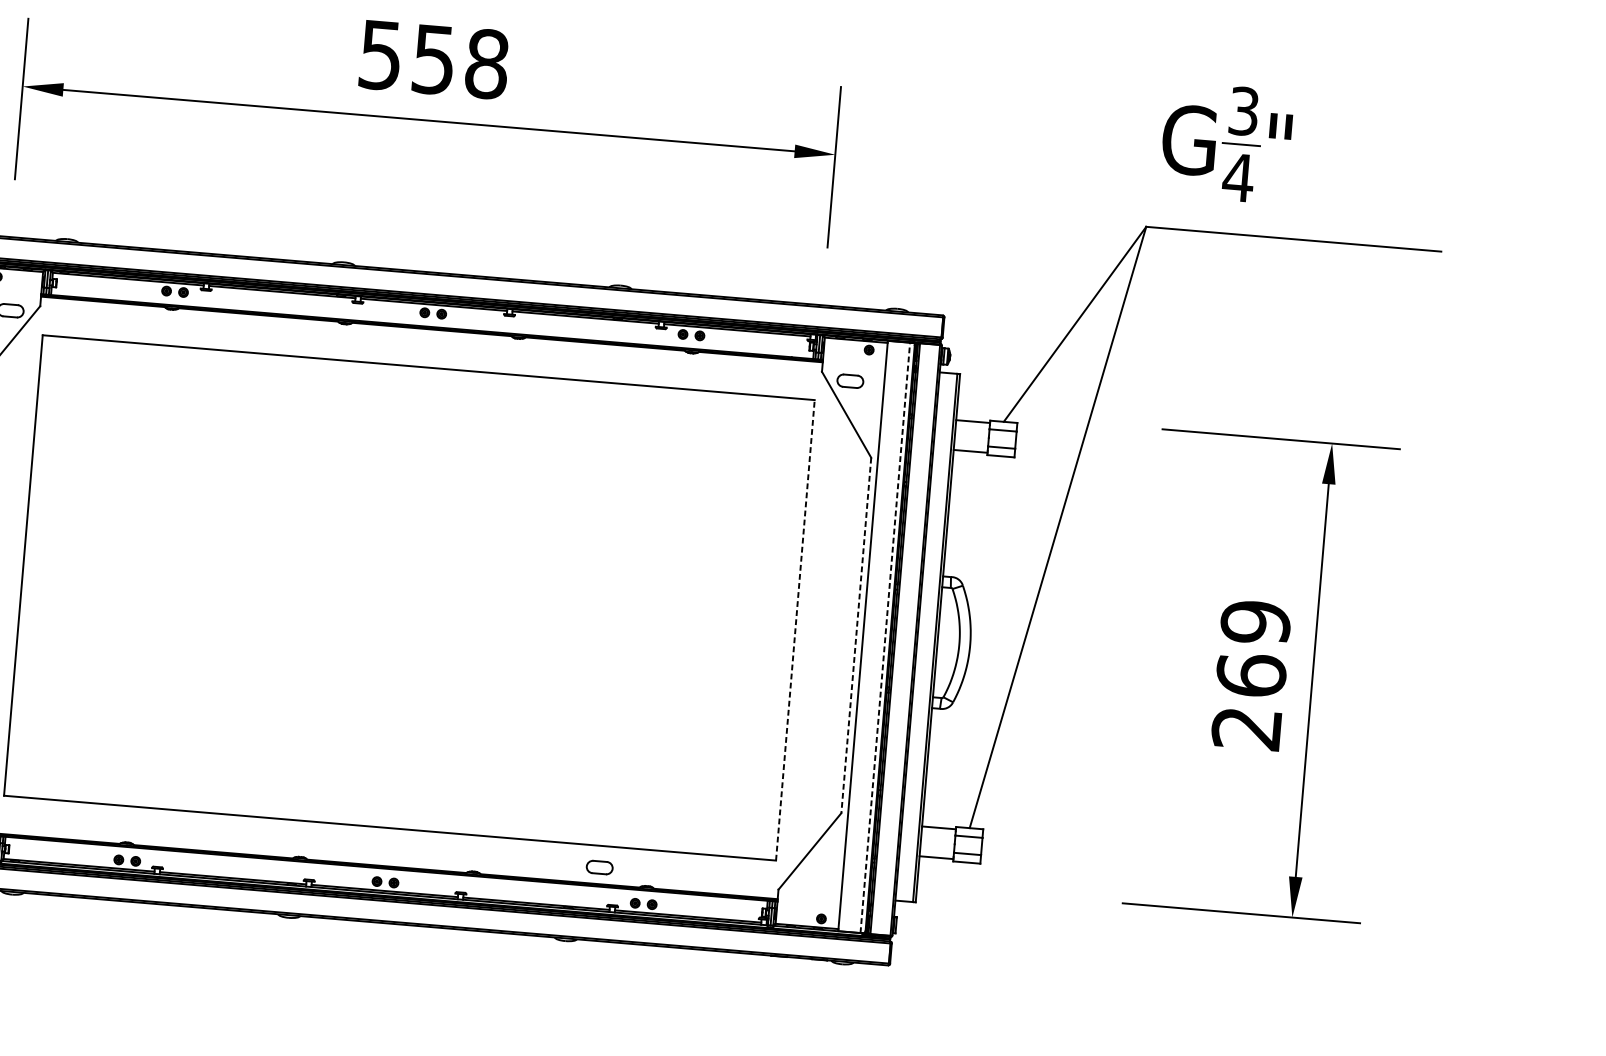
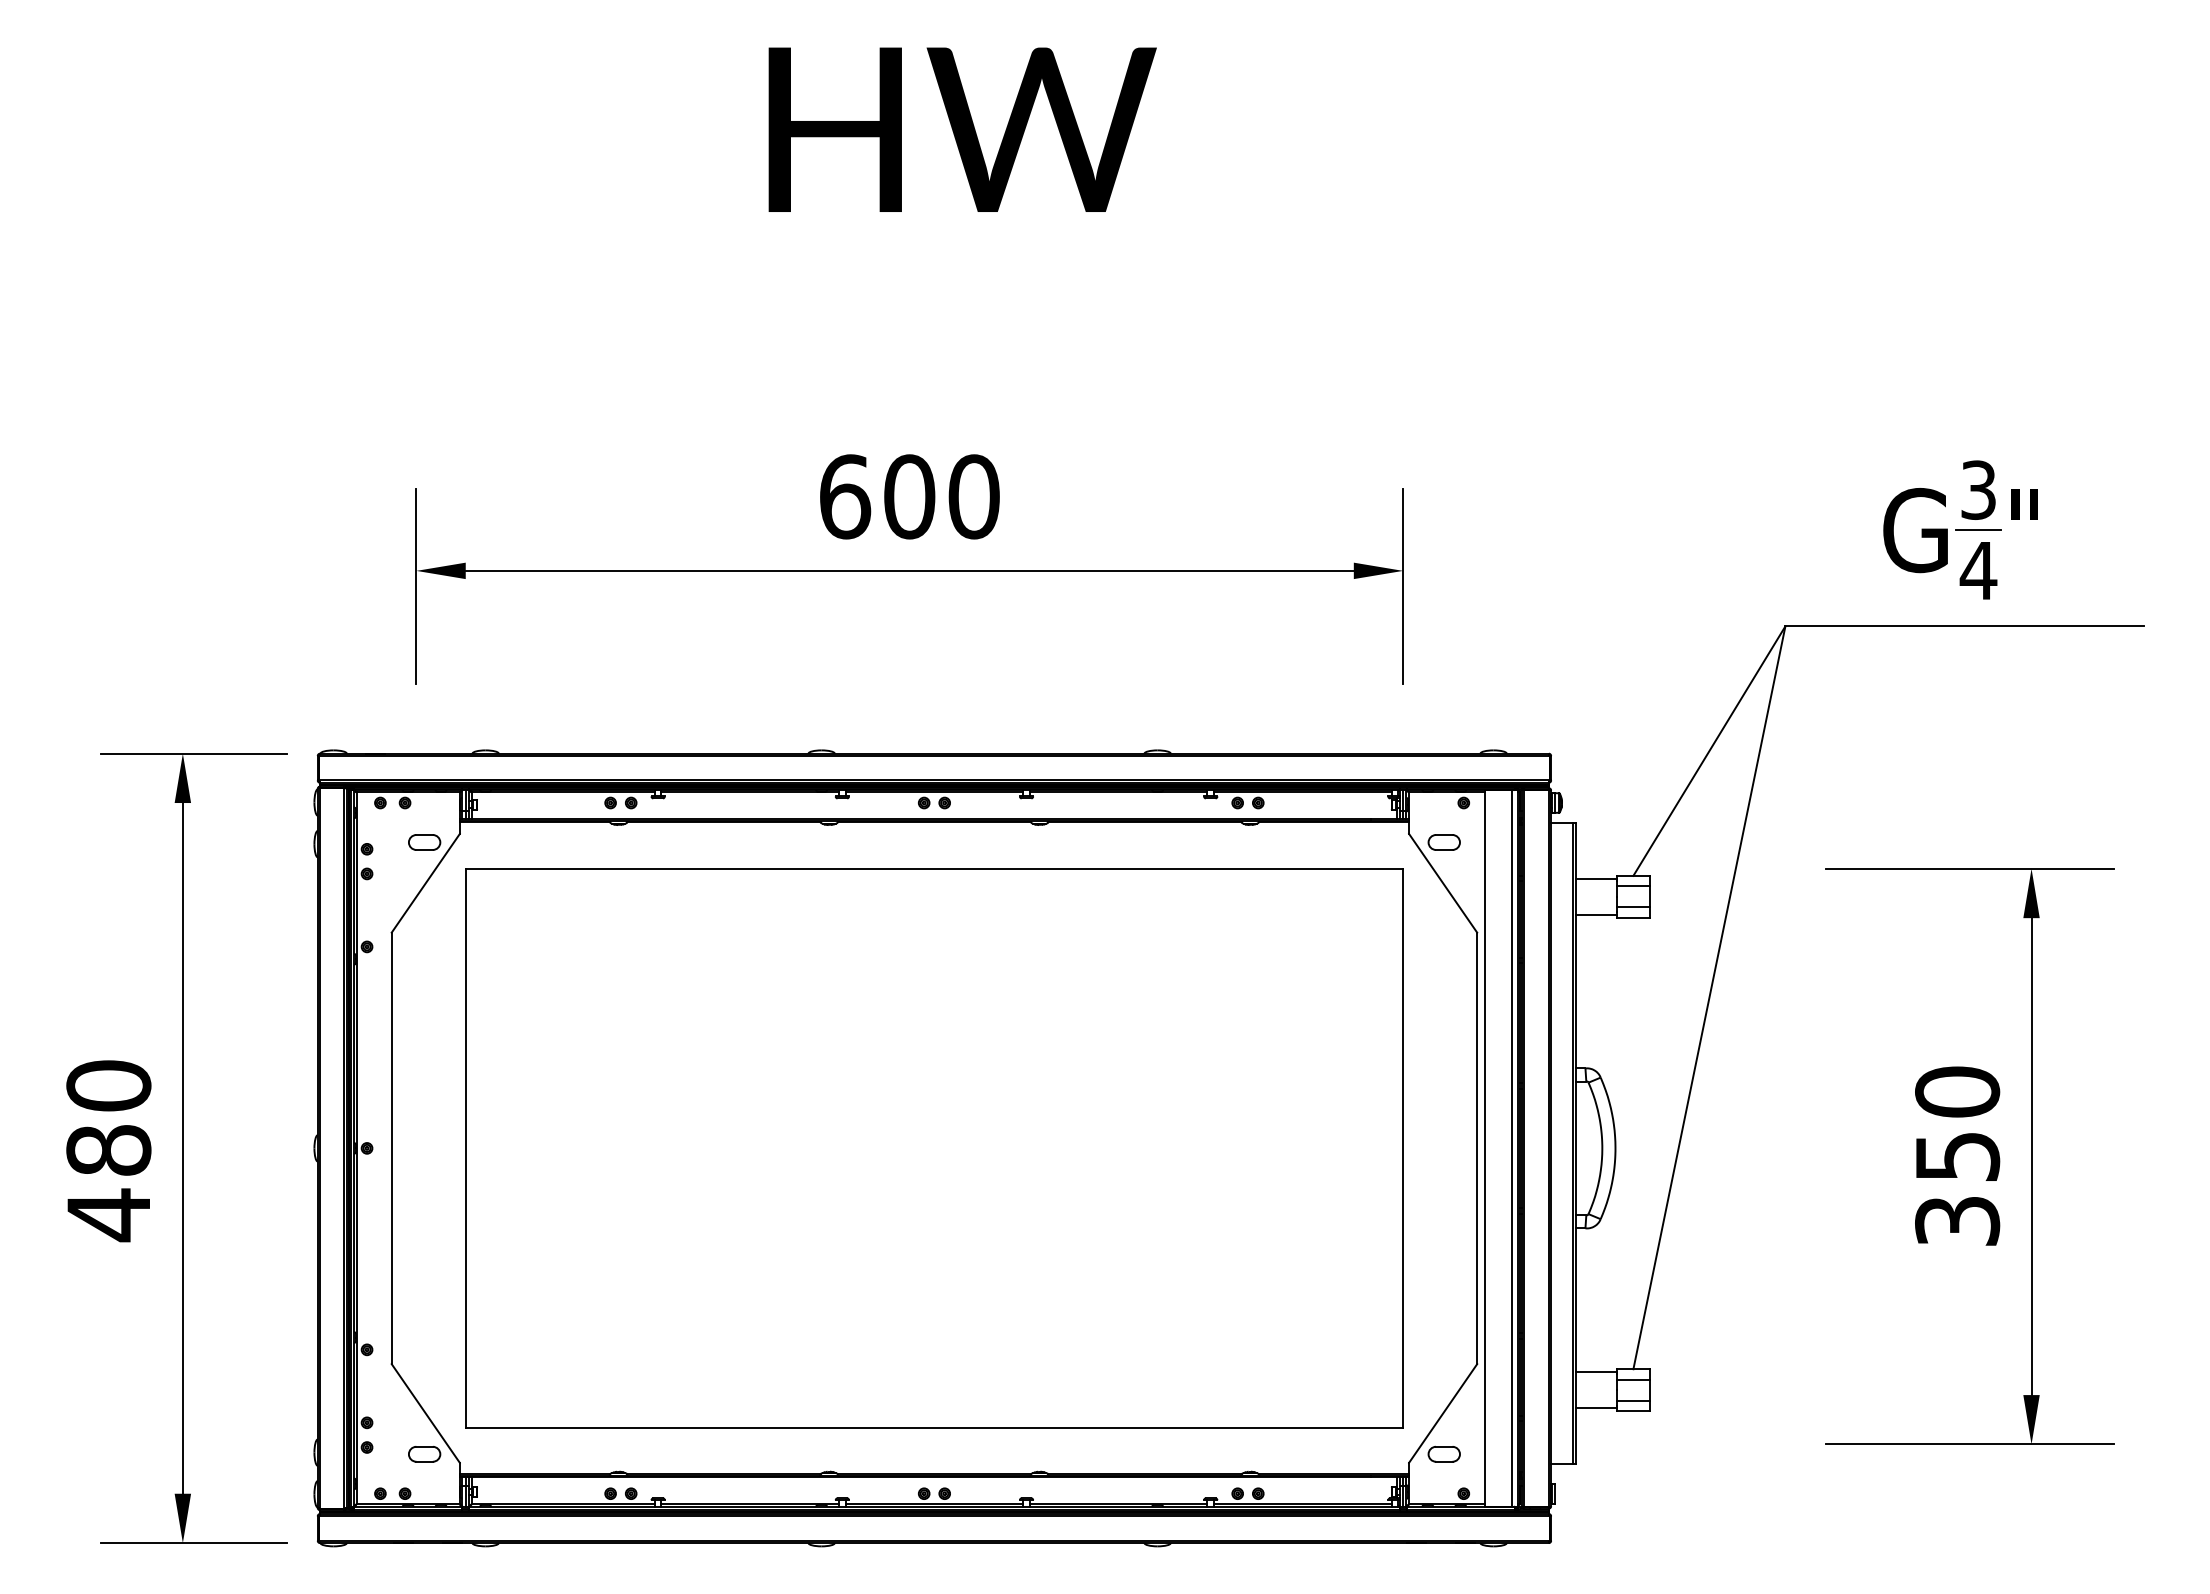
text: (433, 59) -> (909, 496), 558 -> 600
part: (1226, 142) -> (1960, 529), moved
line: (795, 630) -> (1403, 1148), dashed -> solid
line: (856, 635) -> (1477, 1148), dashed -> solid
line: (885, 637) -> (1512, 1147), dashed -> solid
text: (1251, 674) -> (1957, 1155), 269 -> 350
part: (599, 866) -> (1443, 1453), moved

